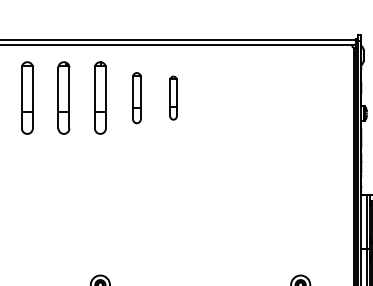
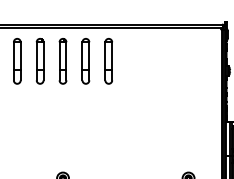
part: (136, 98) -> (85, 61), size x1.43
part: (172, 98) -> (108, 61), size x1.67

